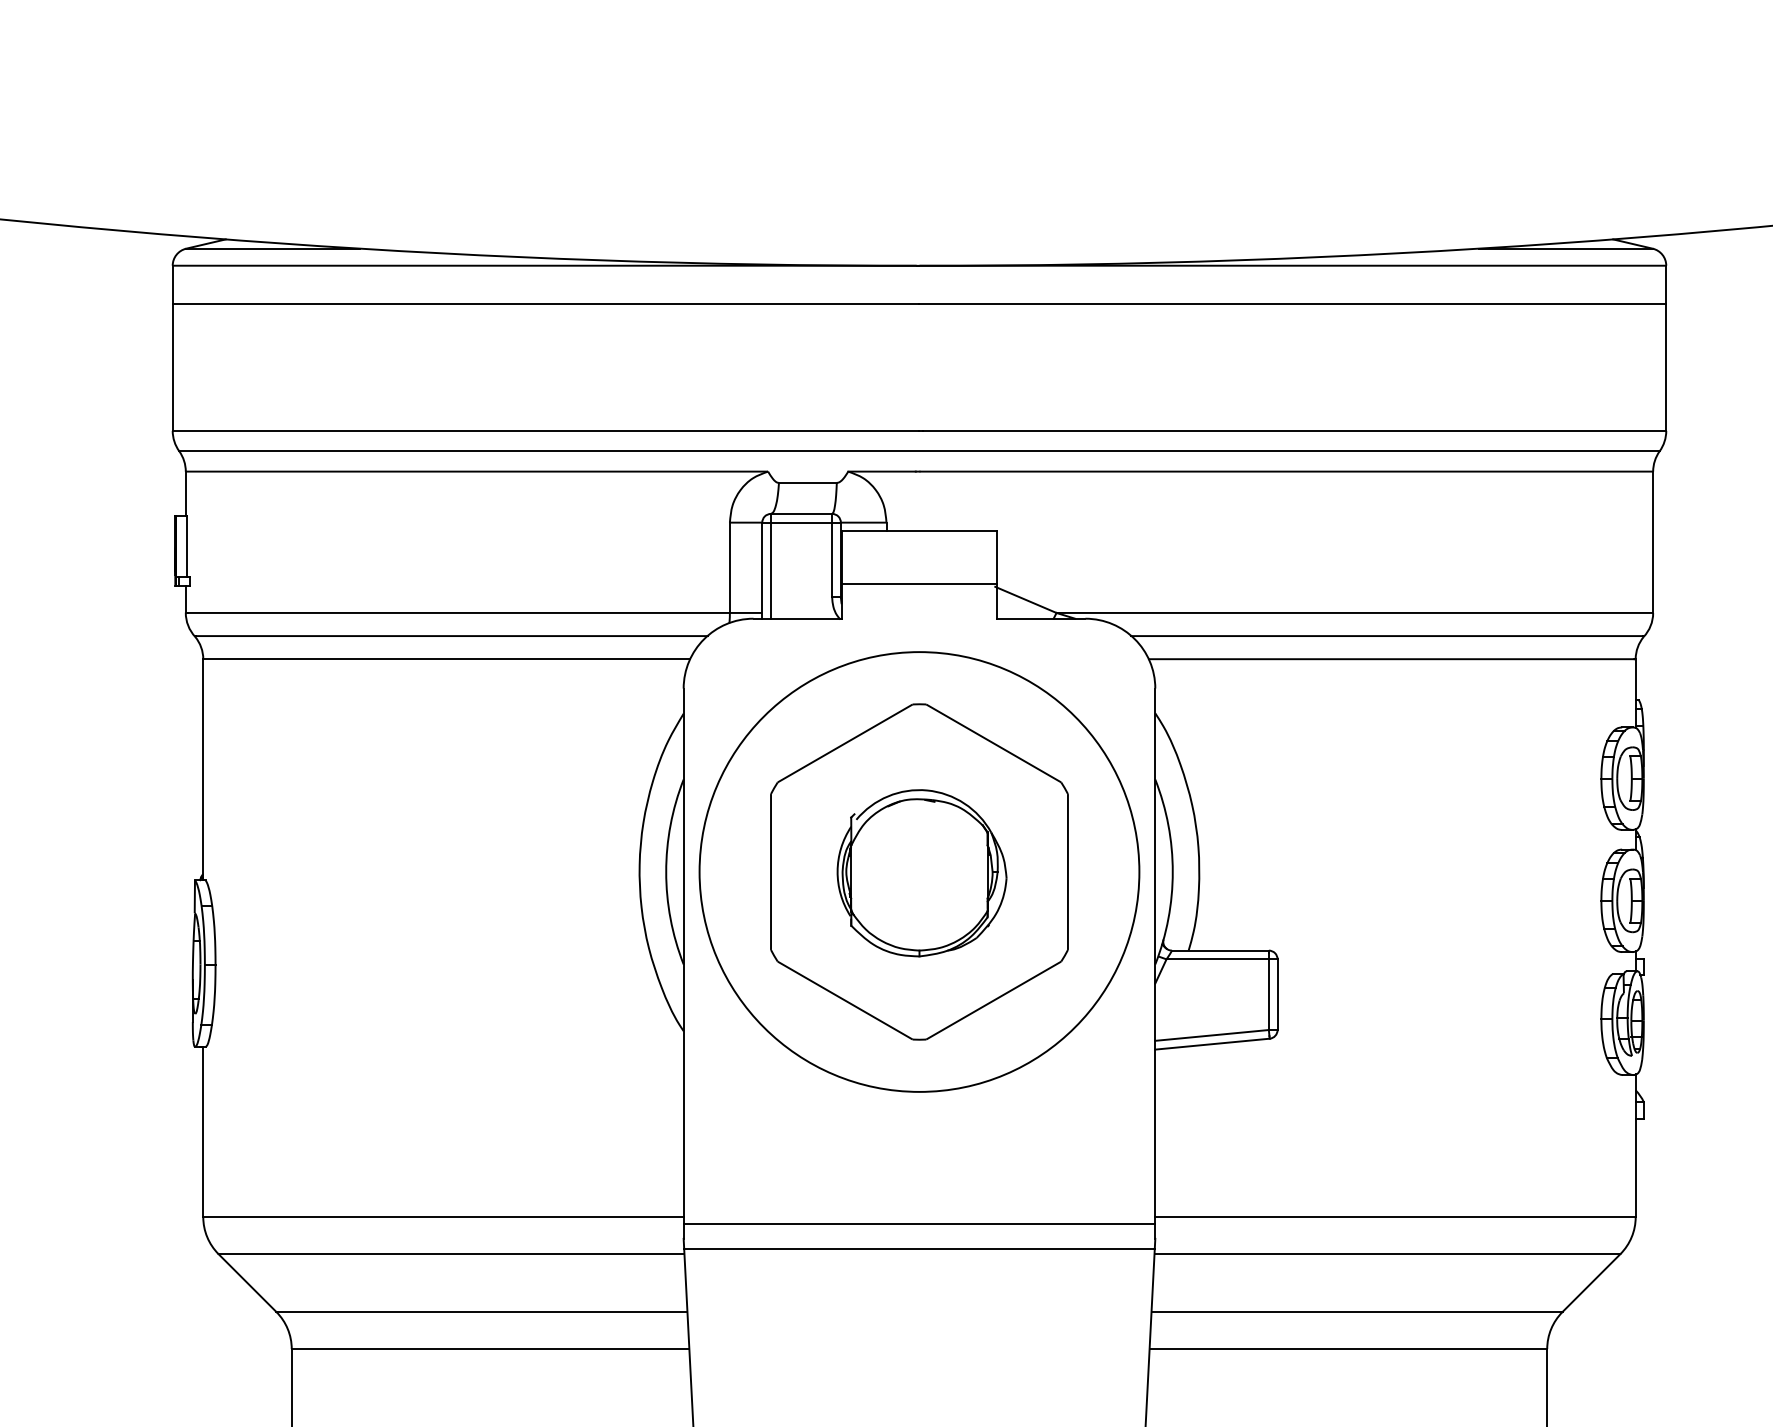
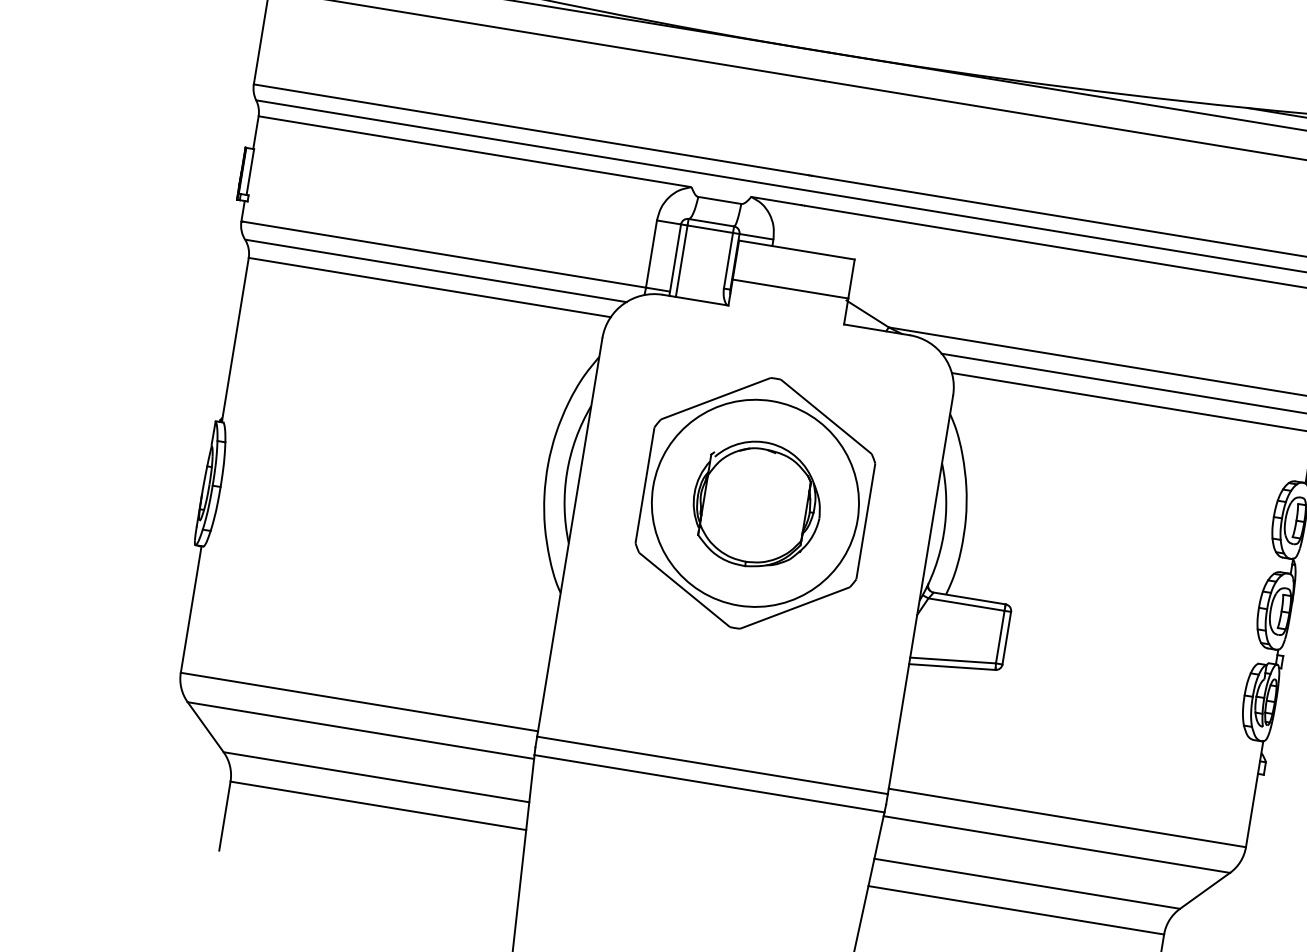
circle: (919, 871) -> (755, 502), size x0.62

